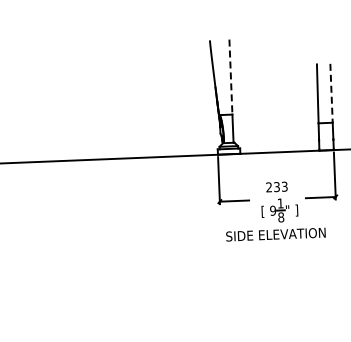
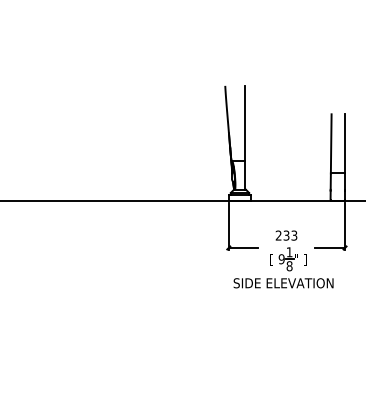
line: (230, 77) -> (244, 123), dashed -> solid
line: (331, 92) -> (345, 143), dashed -> solid

